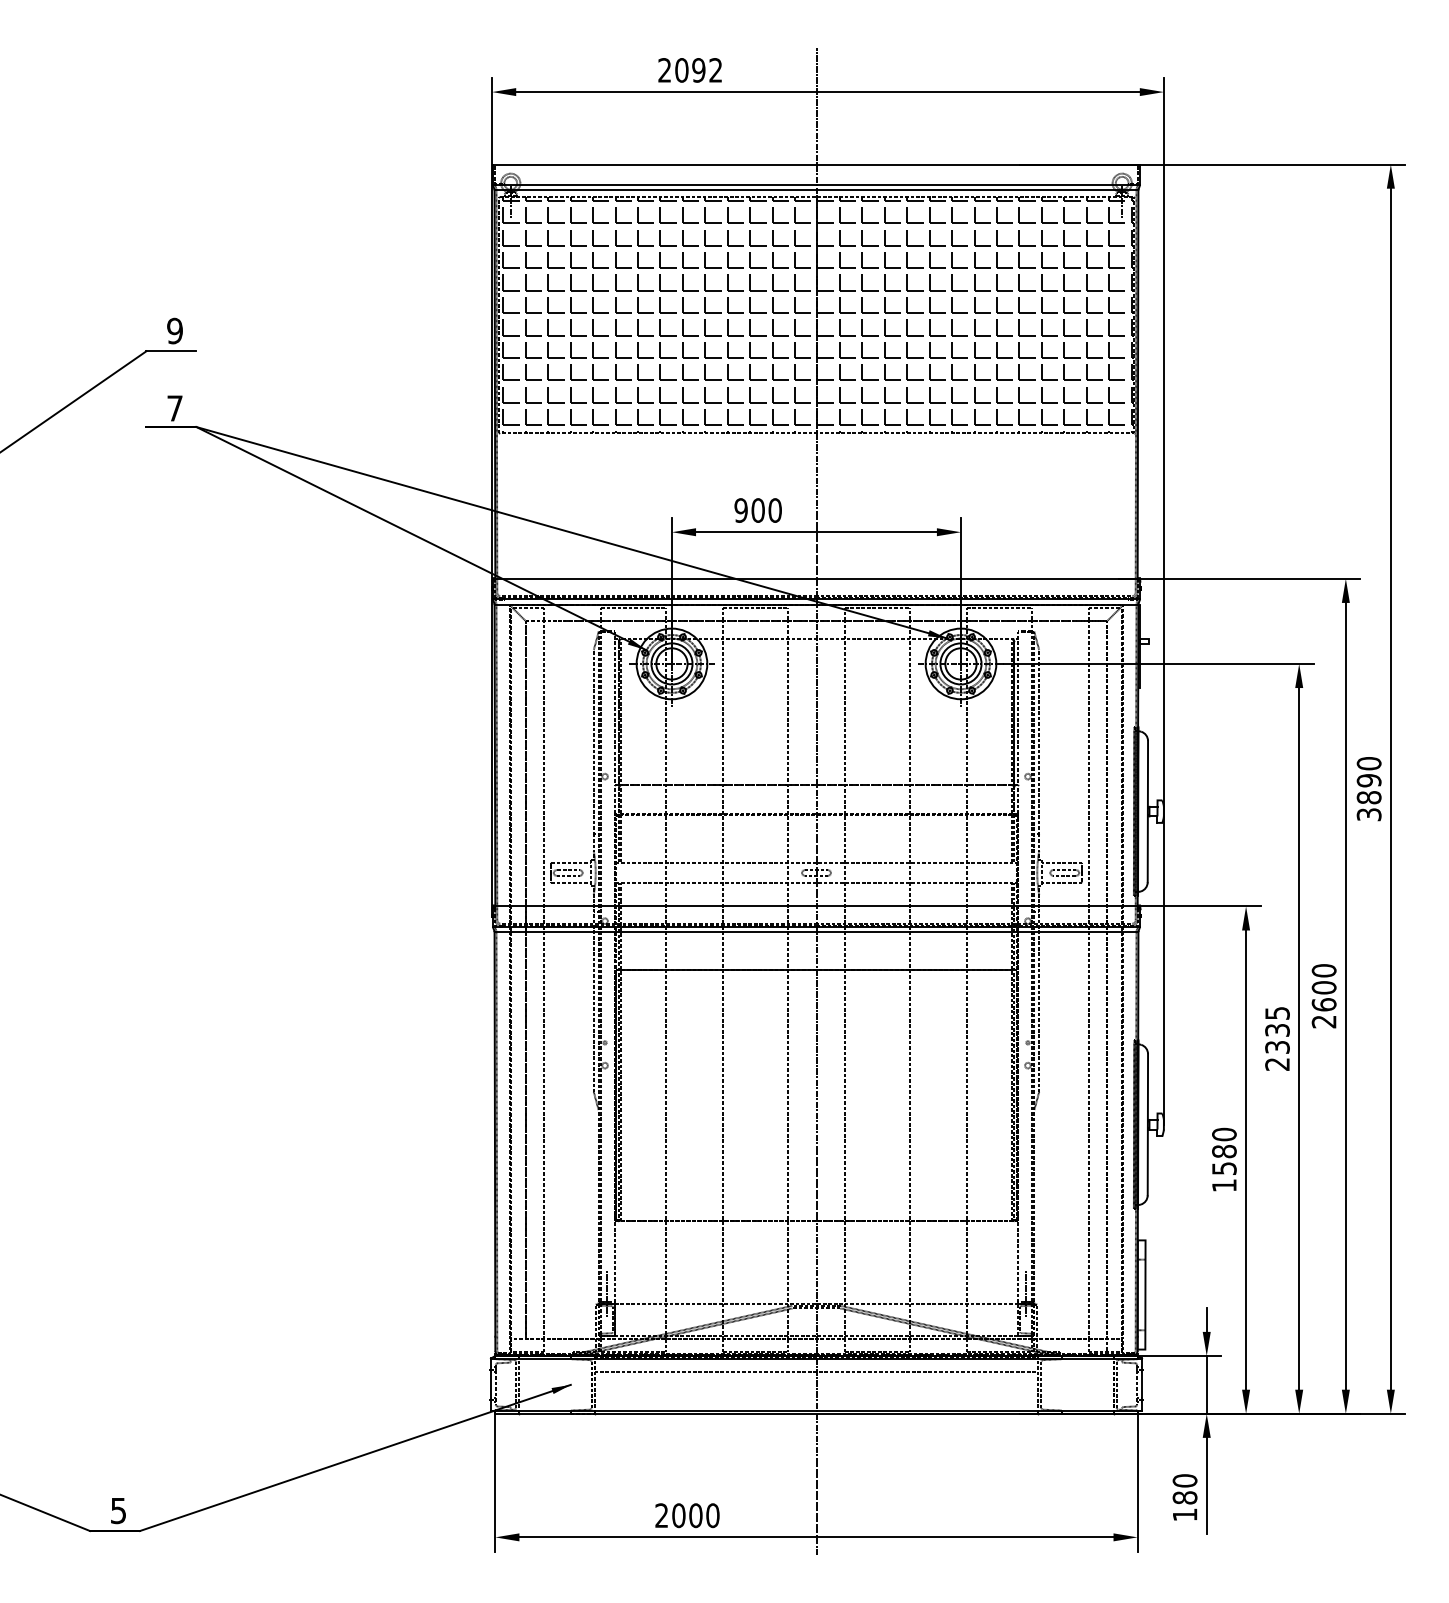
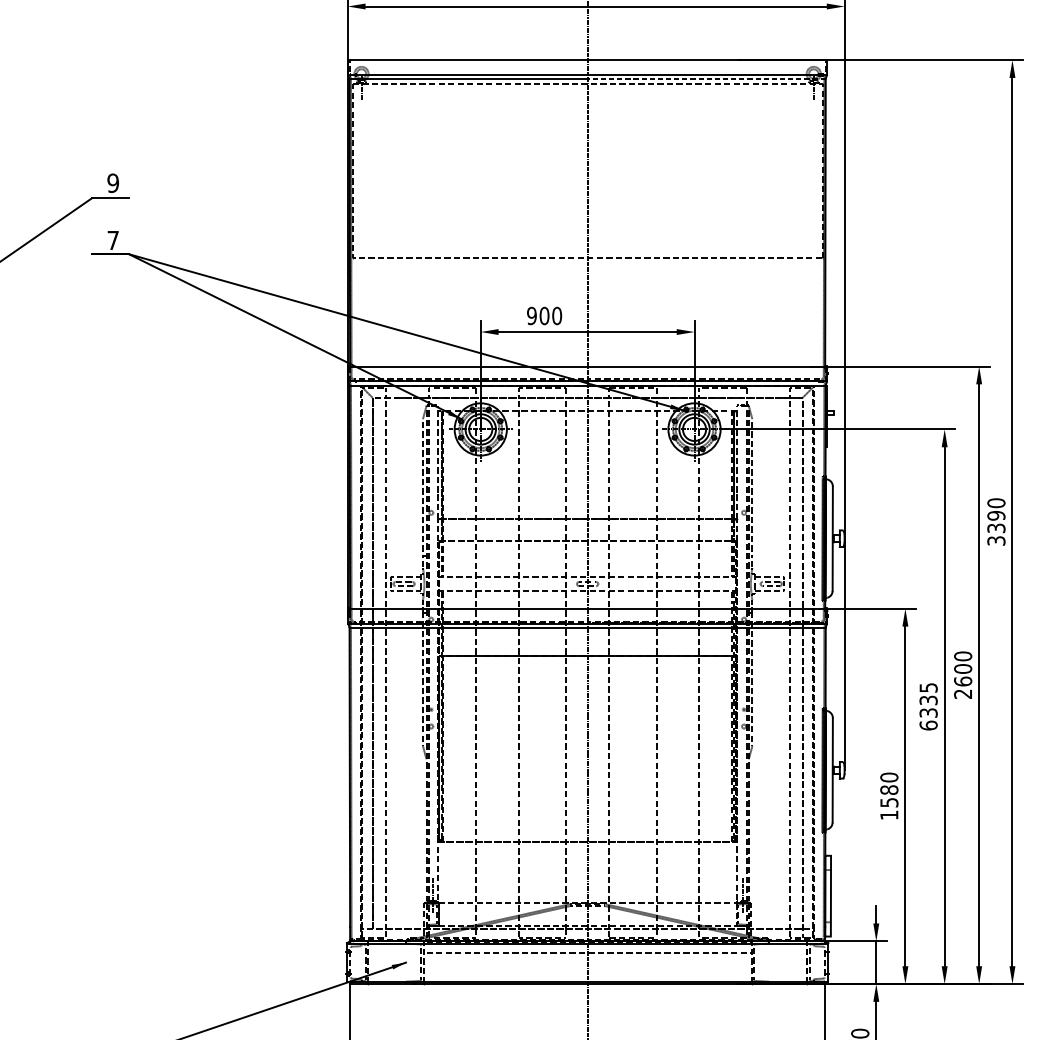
line: (977, 190) -> (706, 79), solid -> dashed
hatch: (818, 314) -> (589, 171), removed
text: (1368, 797) -> (995, 528), 3890 -> 3390
text: (1277, 1063) -> (928, 724), 2335 -> 6335

